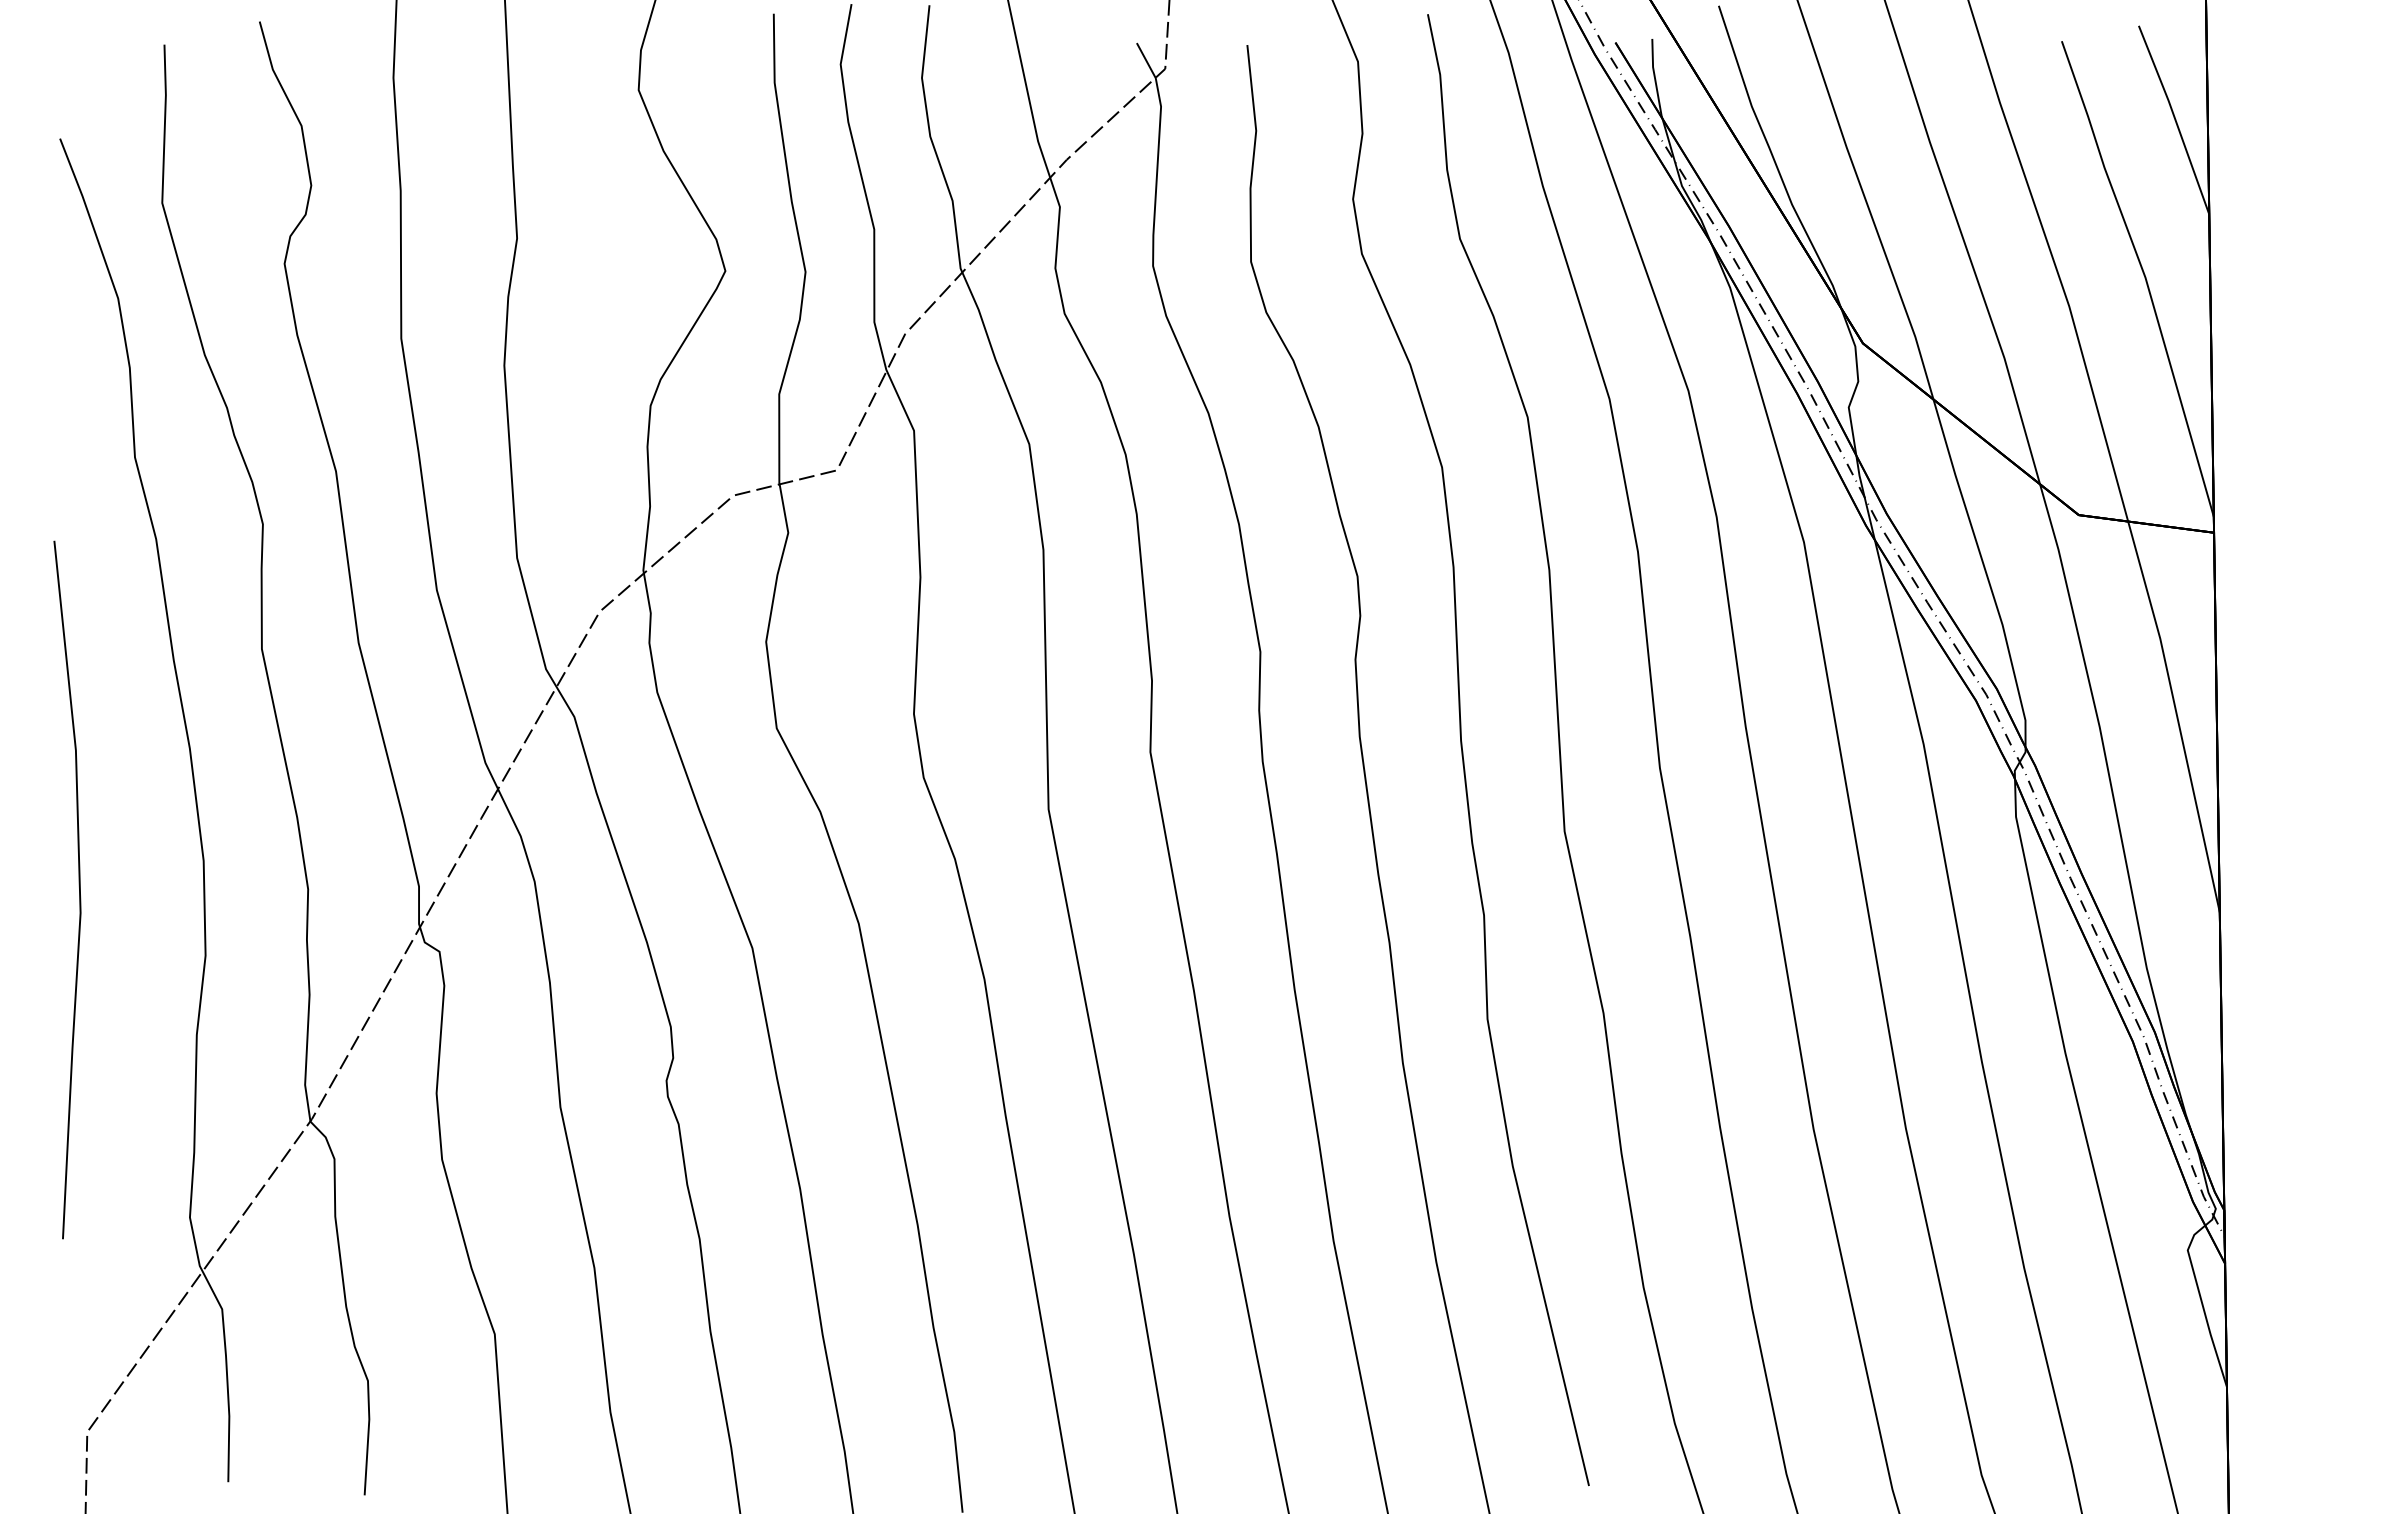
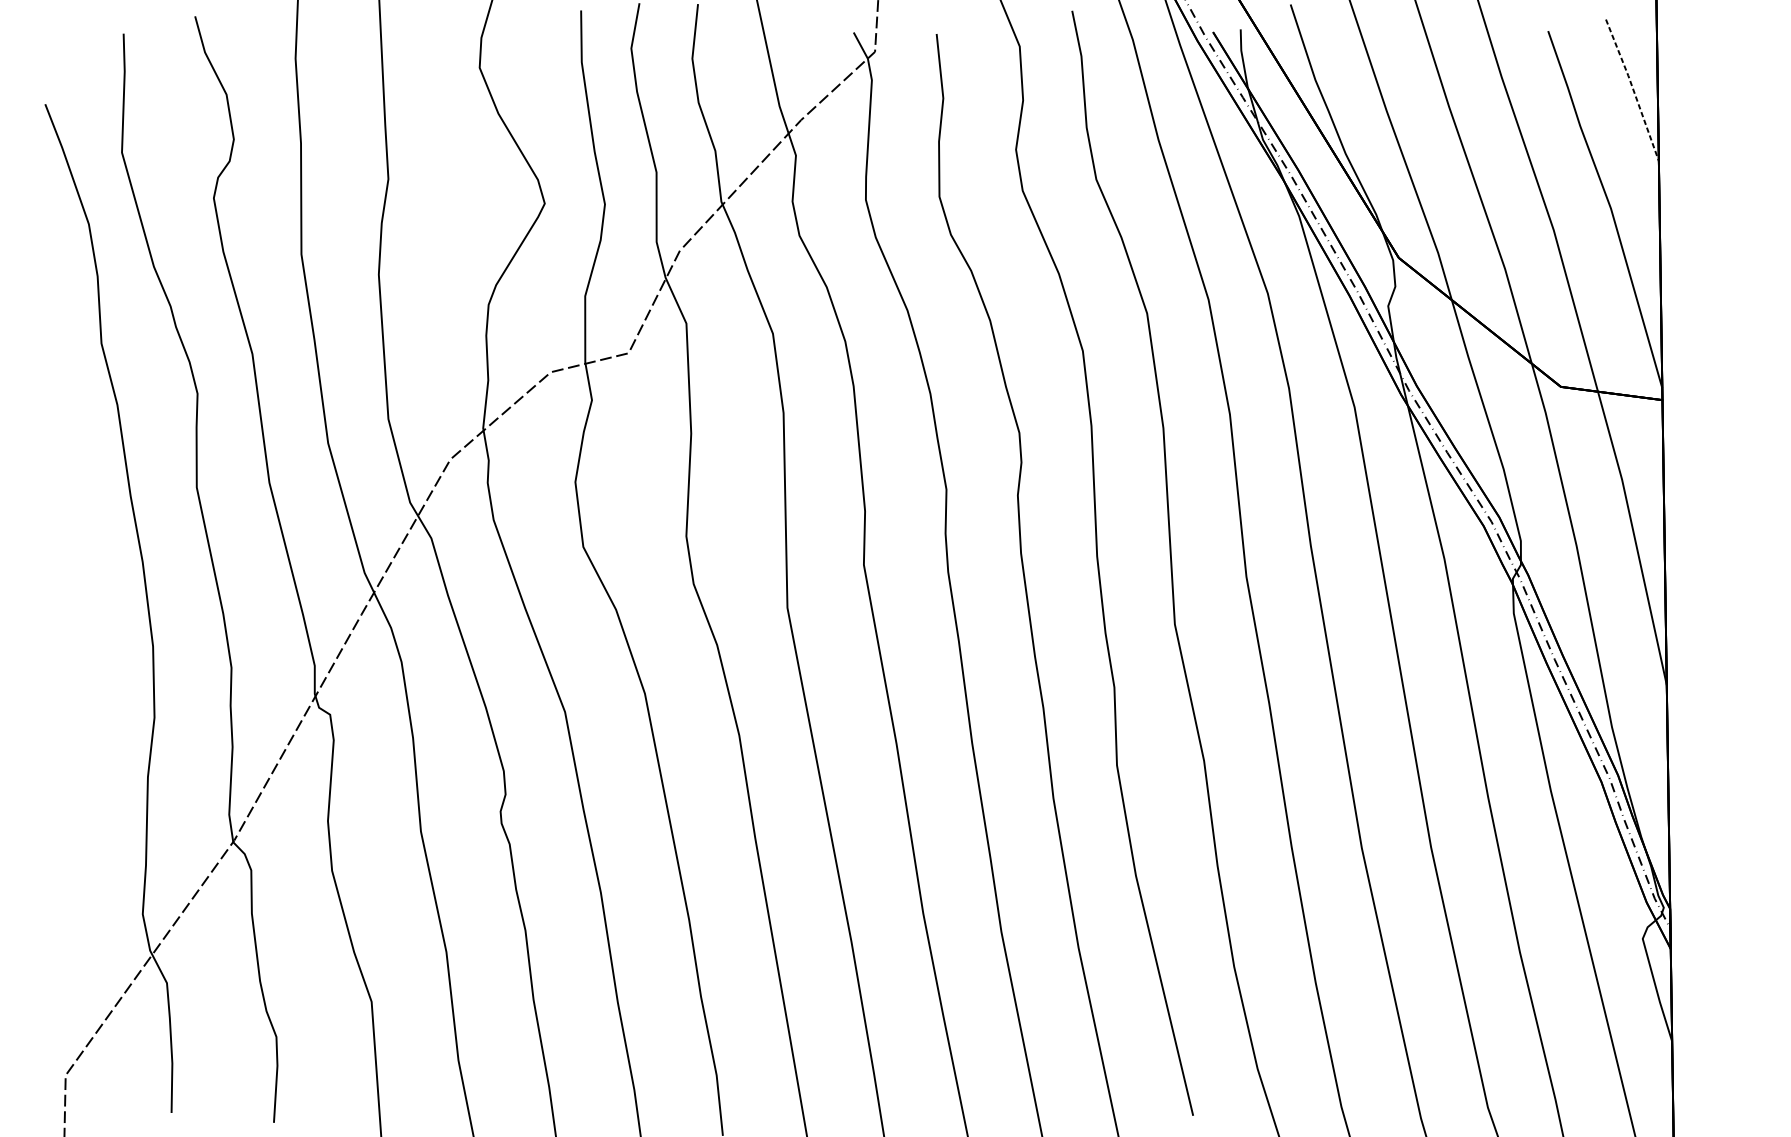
line: (2175, 119) -> (1633, 89), solid -> dashed
line: (78, 885) -> (59, 664), removed

